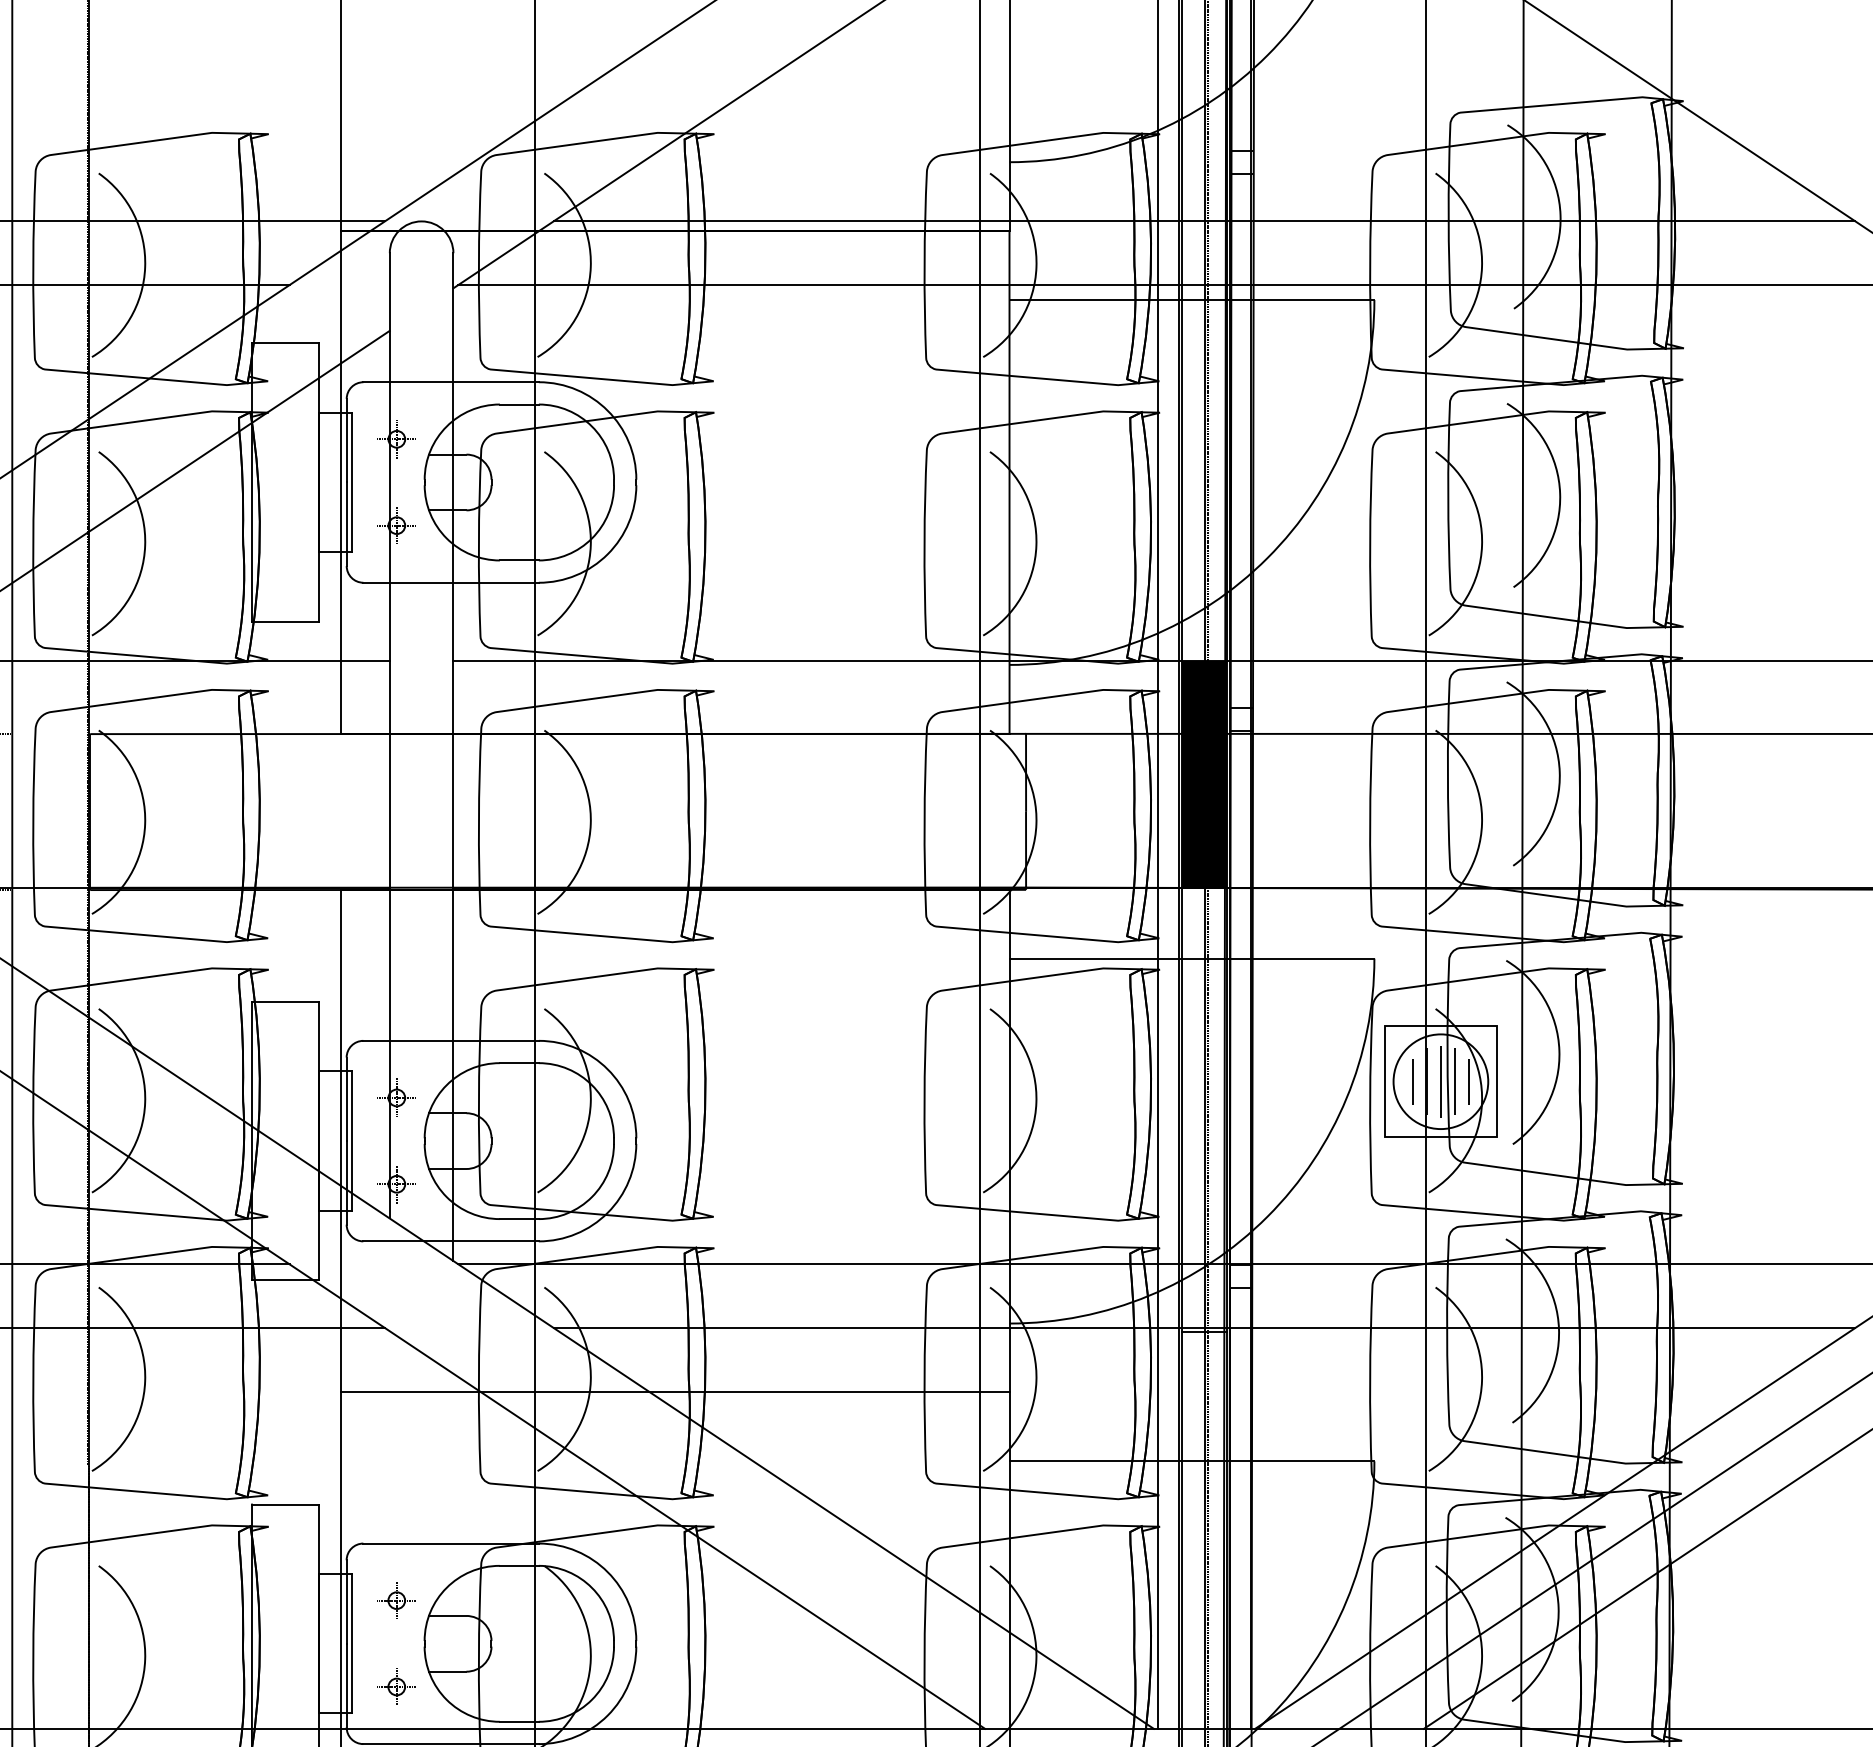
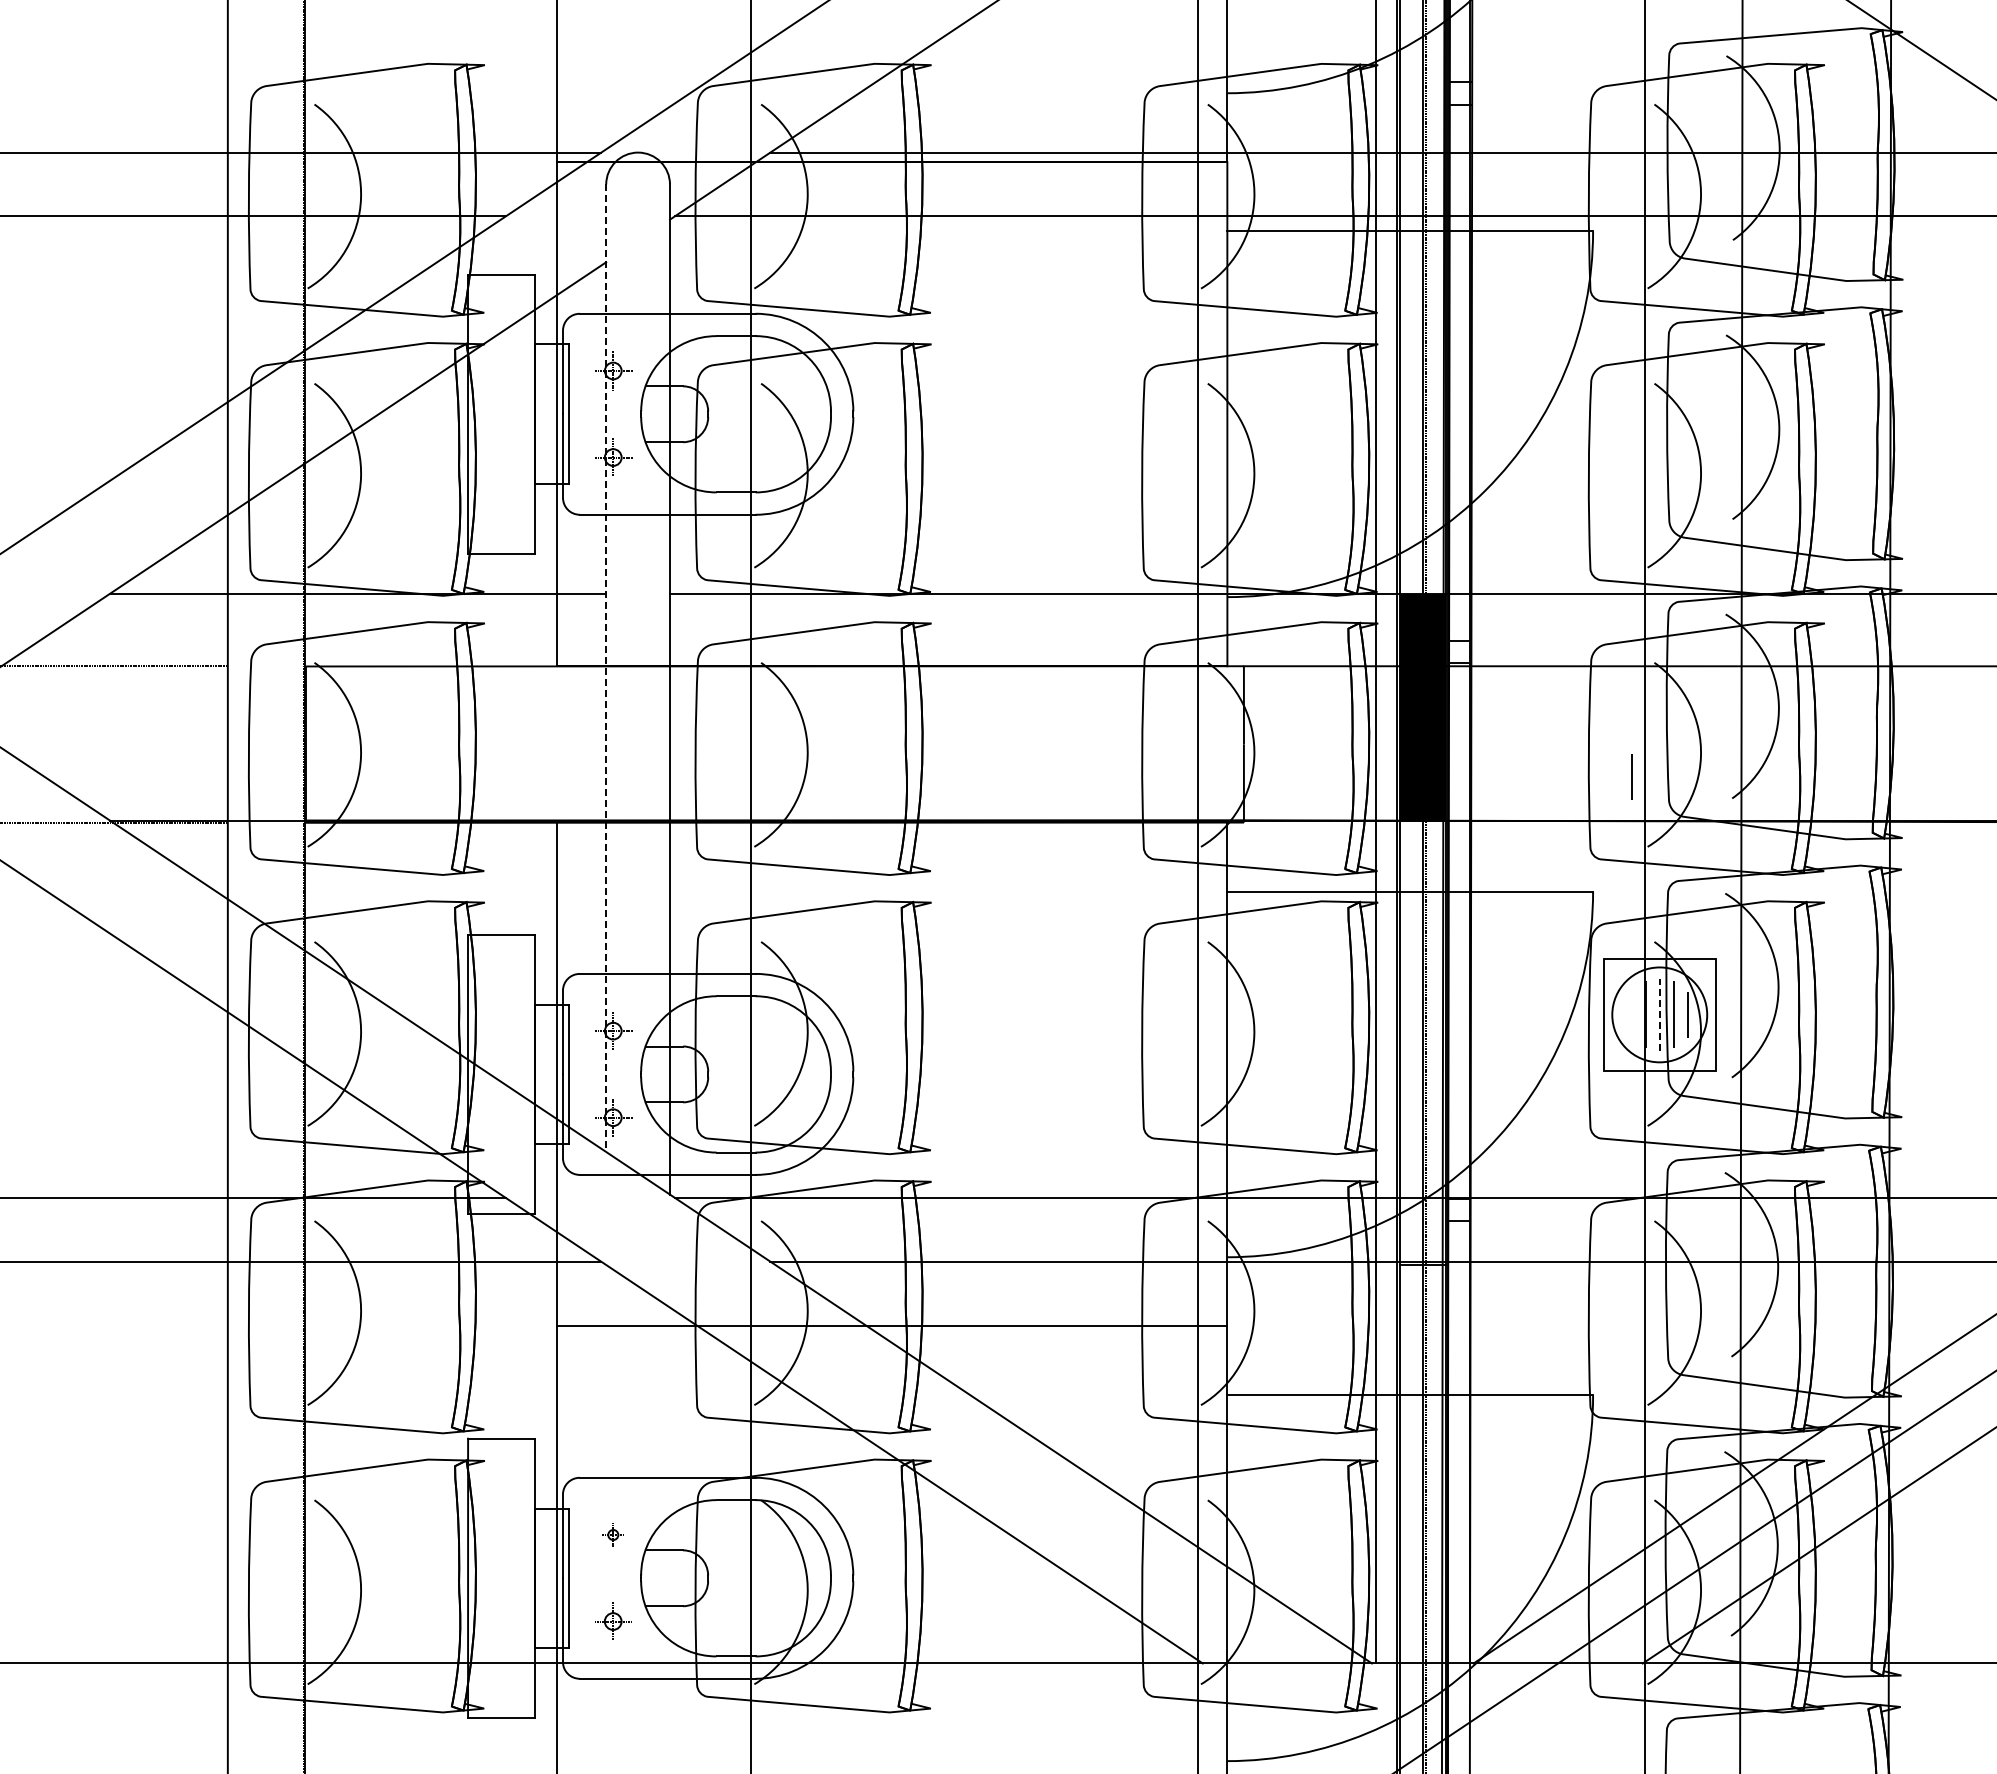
line: (390, 736) -> (606, 668), solid -> dashed
line: (1412, 1081) -> (1631, 776), moved
line: (1440, 1081) -> (1659, 1014), solid -> dashed
part: (397, 1600) -> (613, 1534), size x0.6

